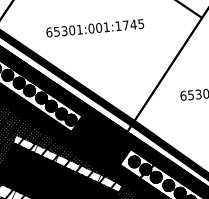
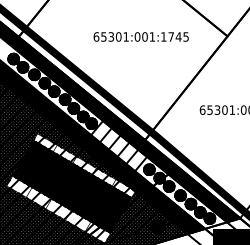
text: (94, 27) -> (140, 36), moved
hatch: (100, 140) -> (118, 146), removed

